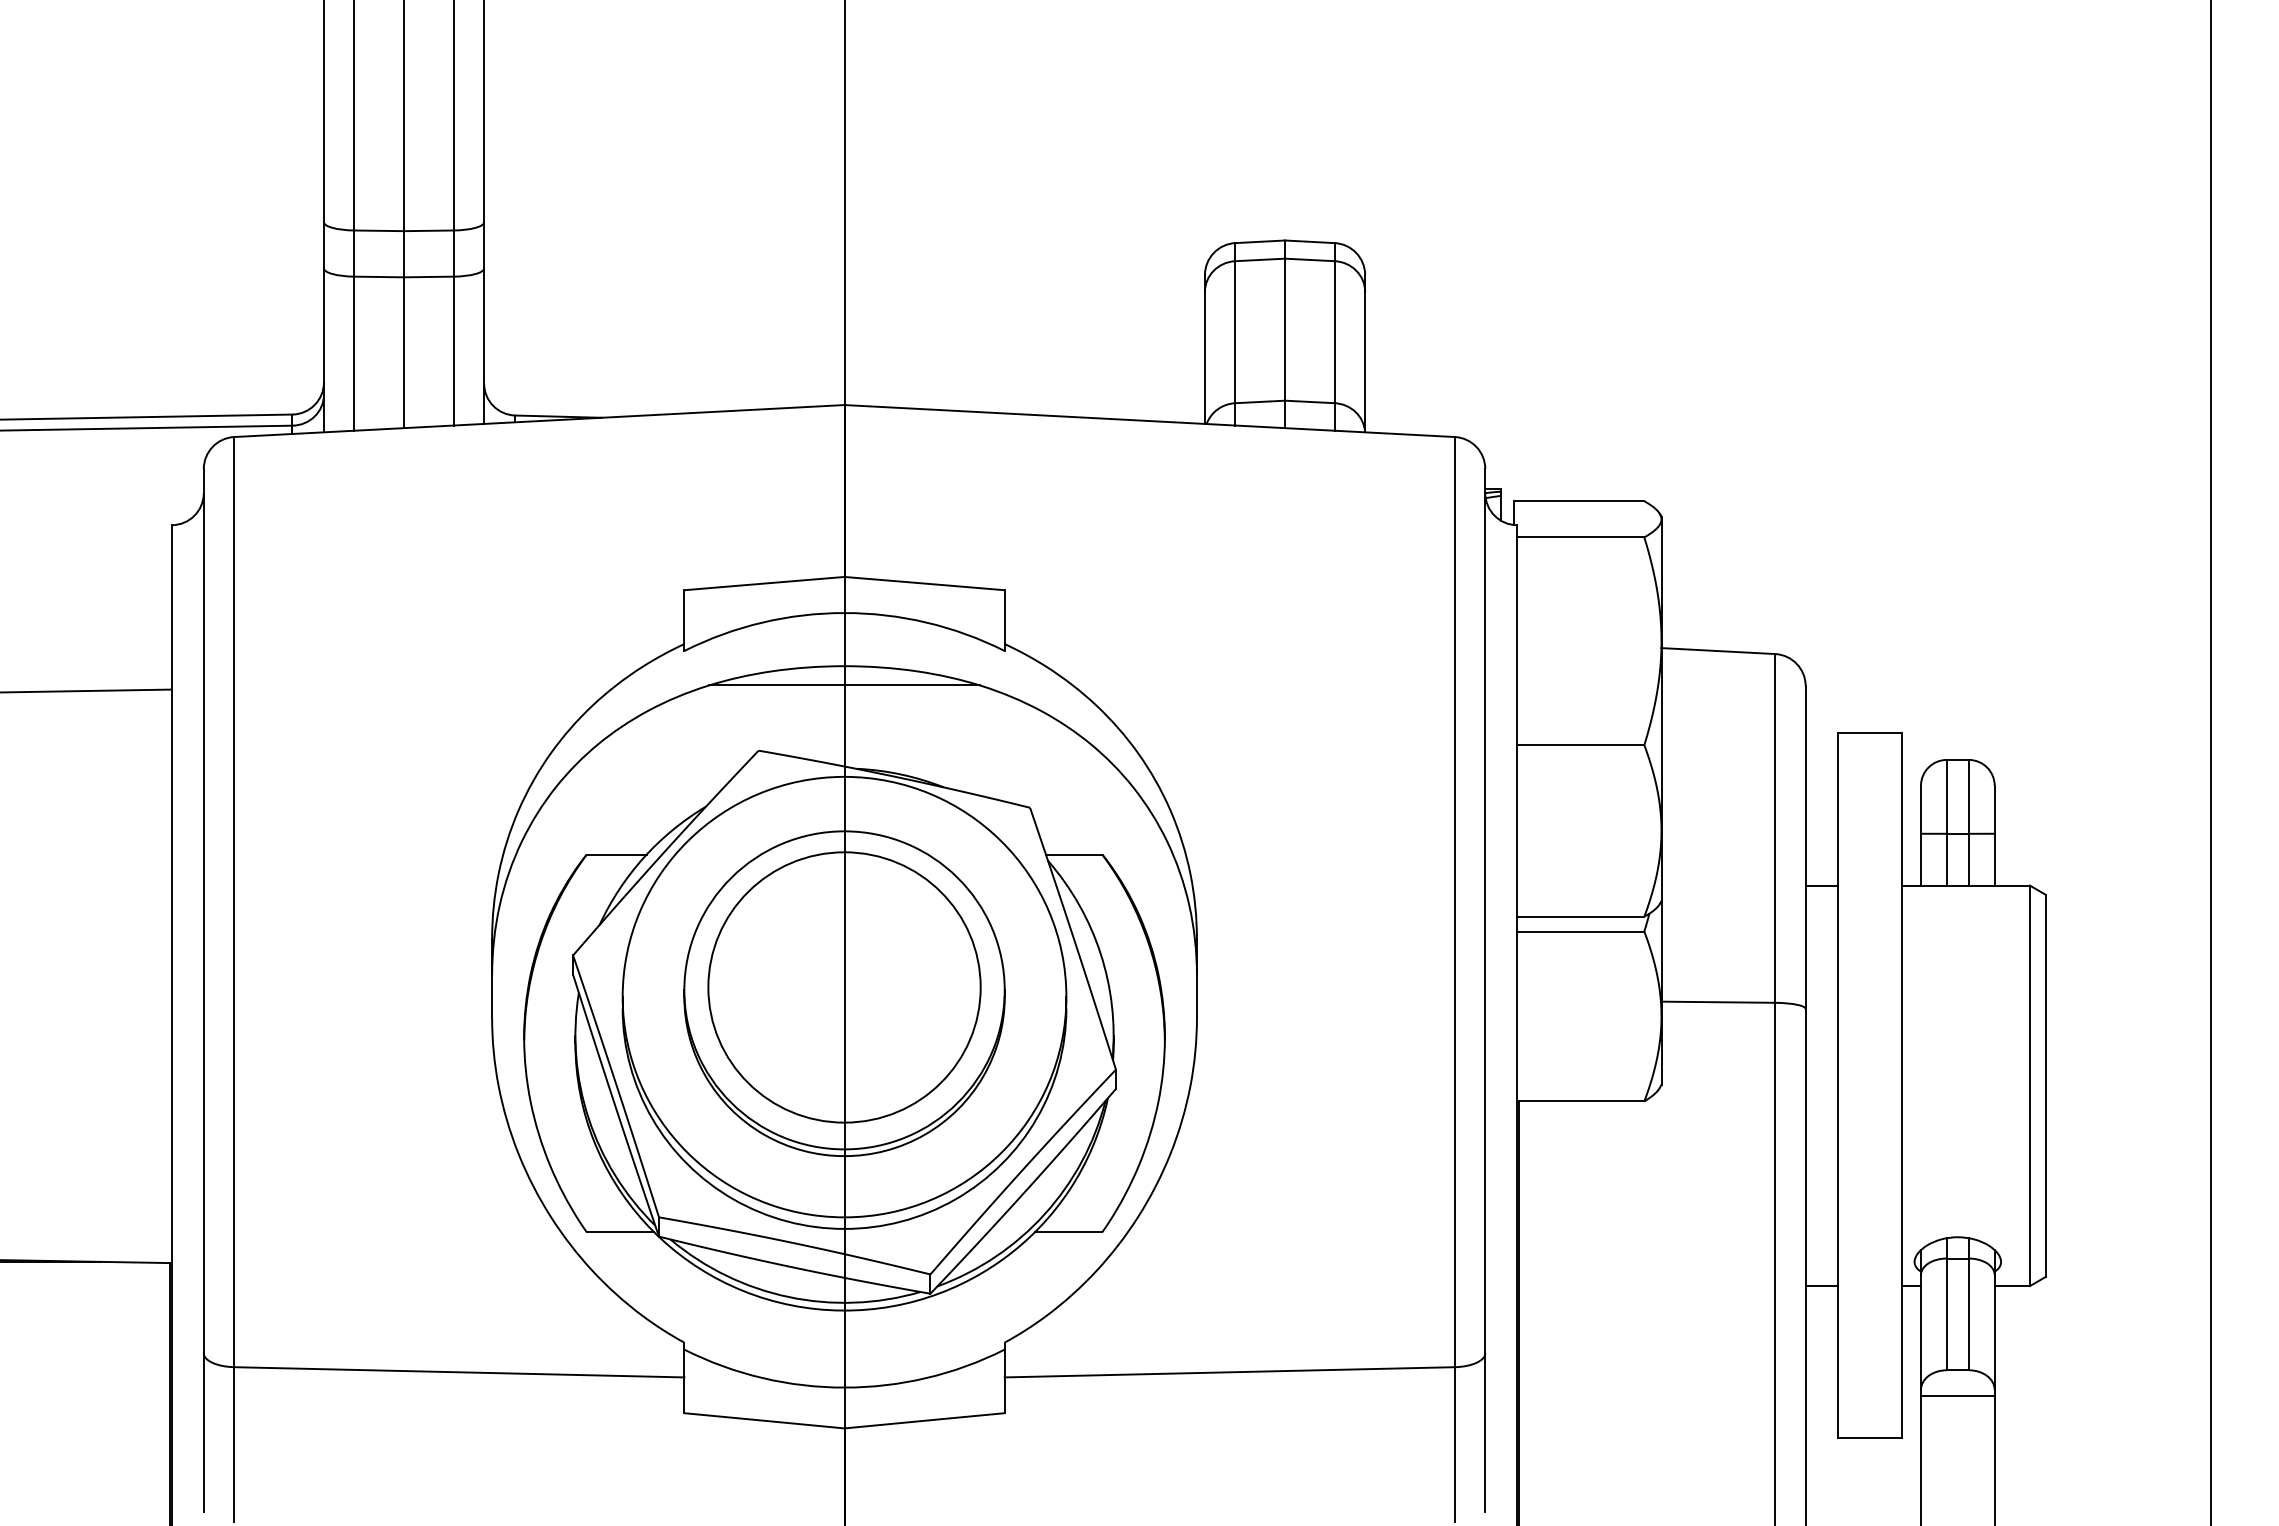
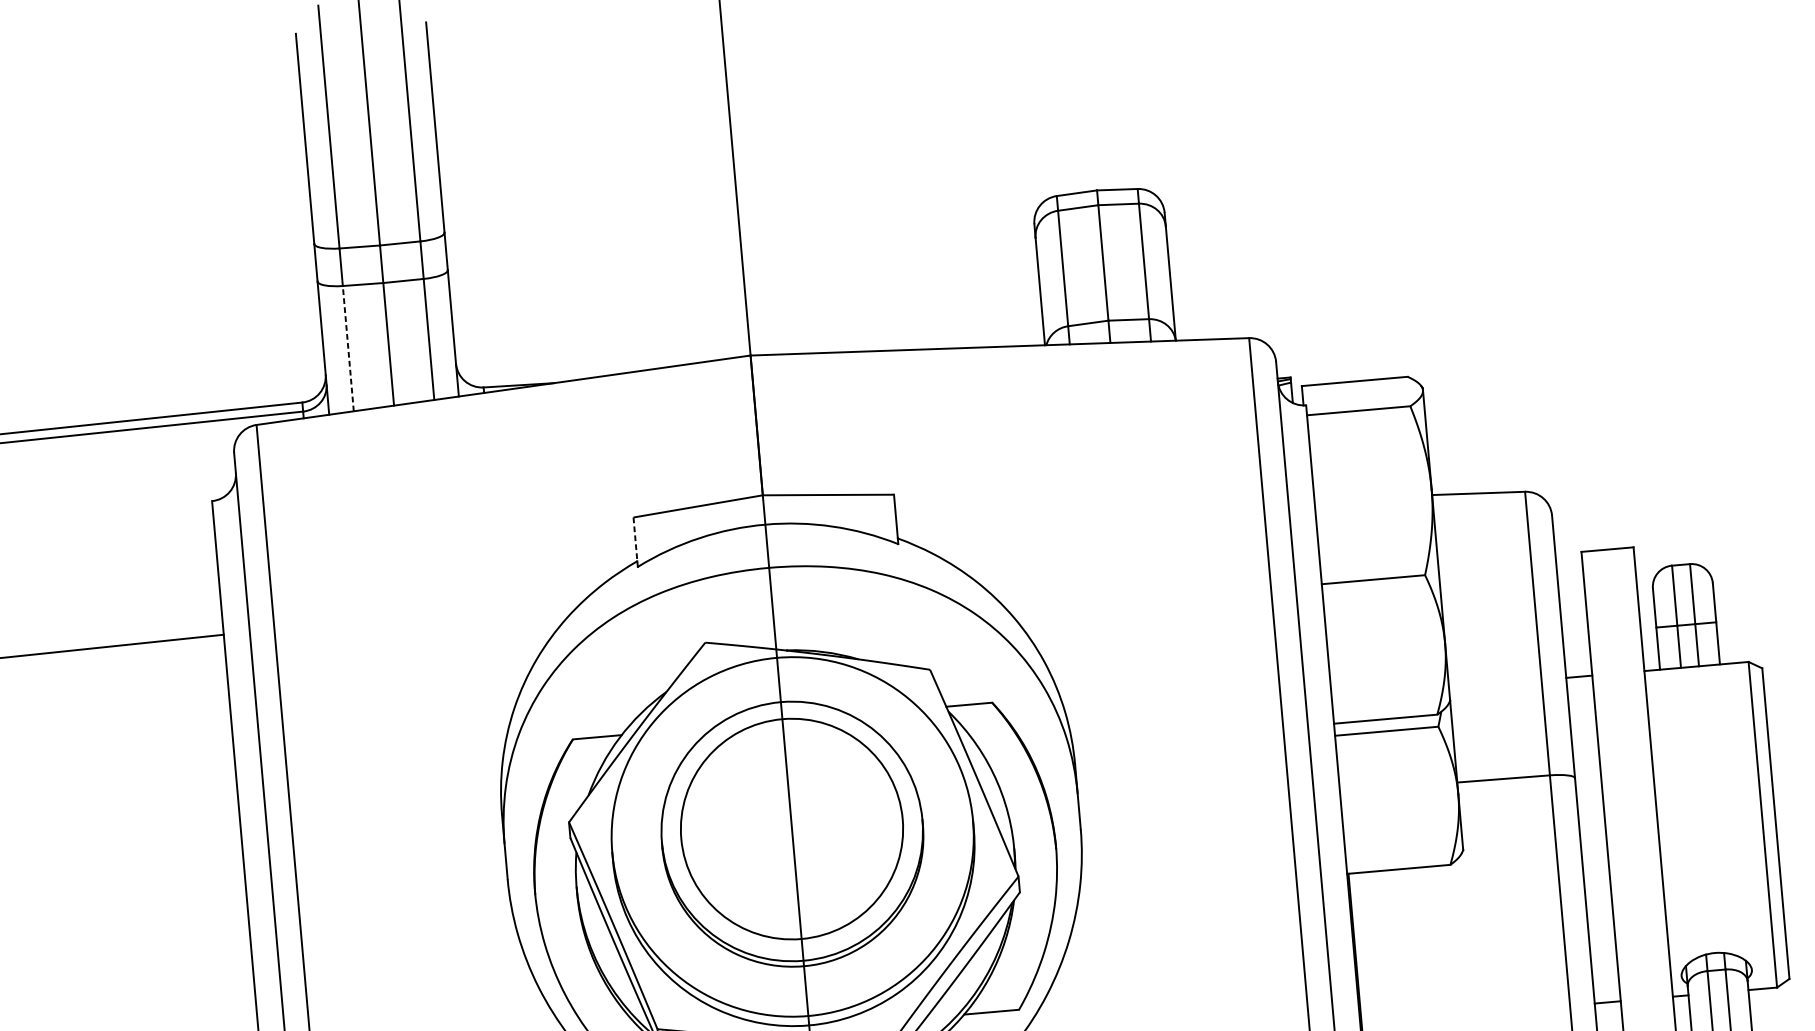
line: (354, 353) -> (348, 348), solid -> dashed
line: (684, 617) -> (635, 539), solid -> dashed
line: (844, 685) -> (770, 583), removed

